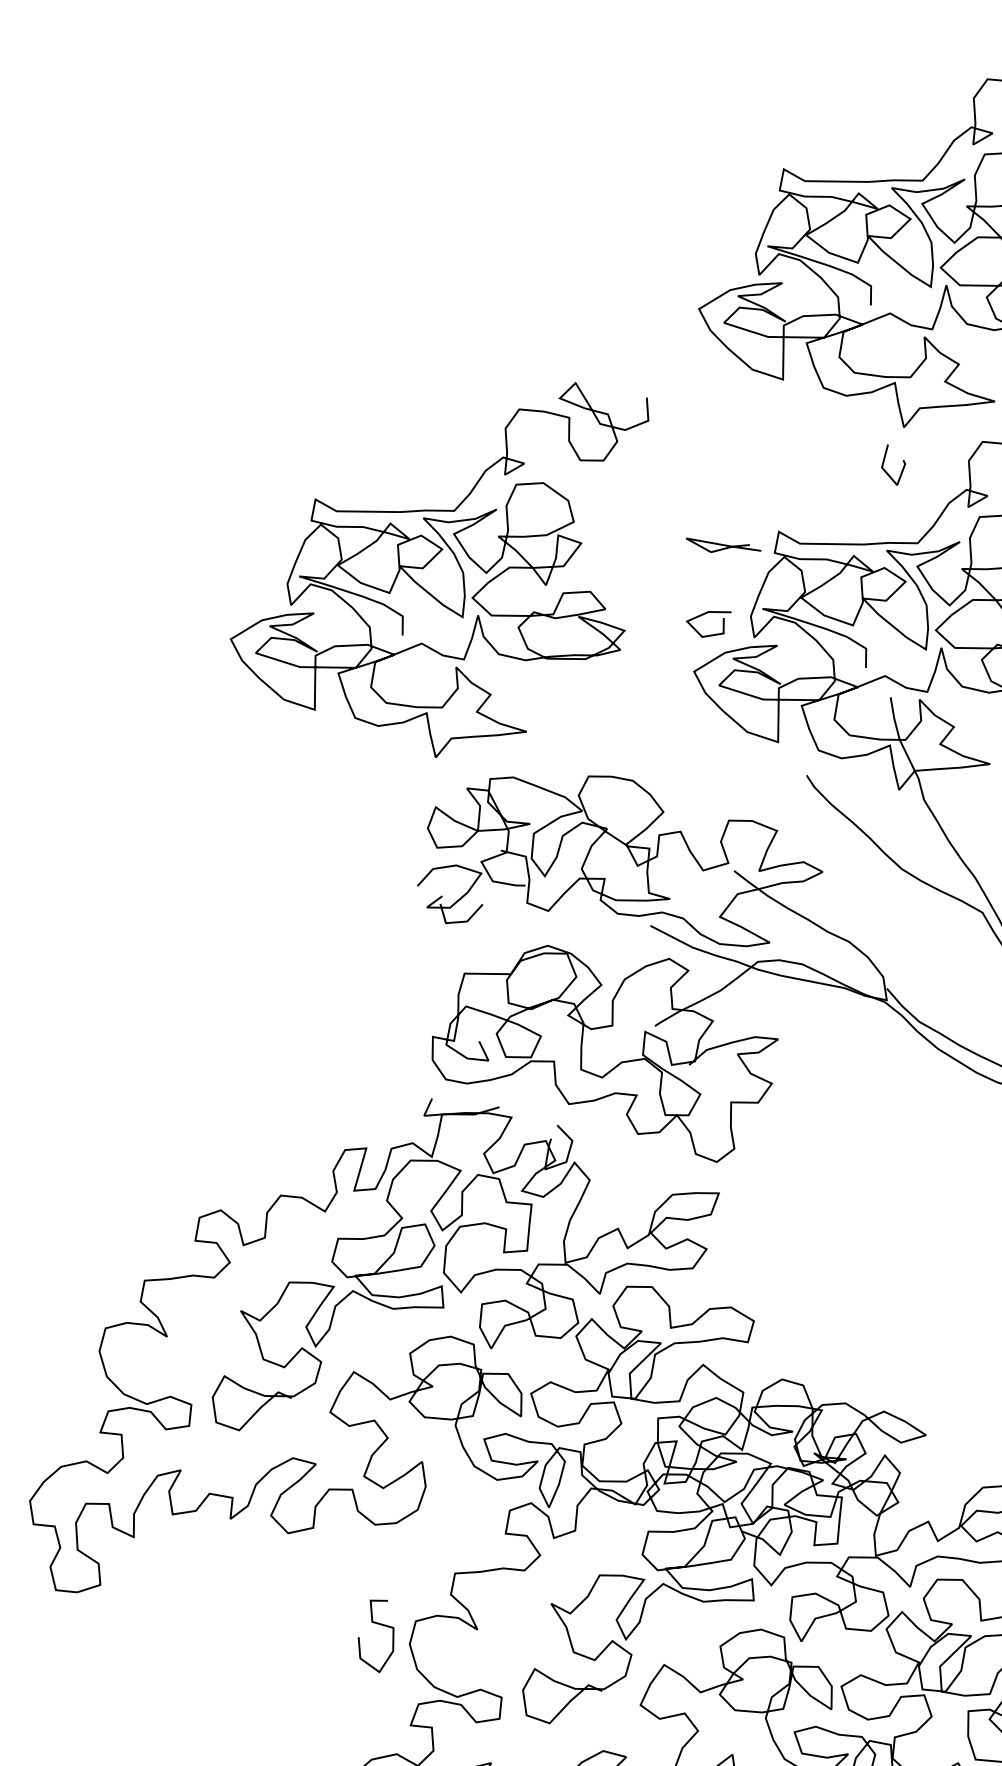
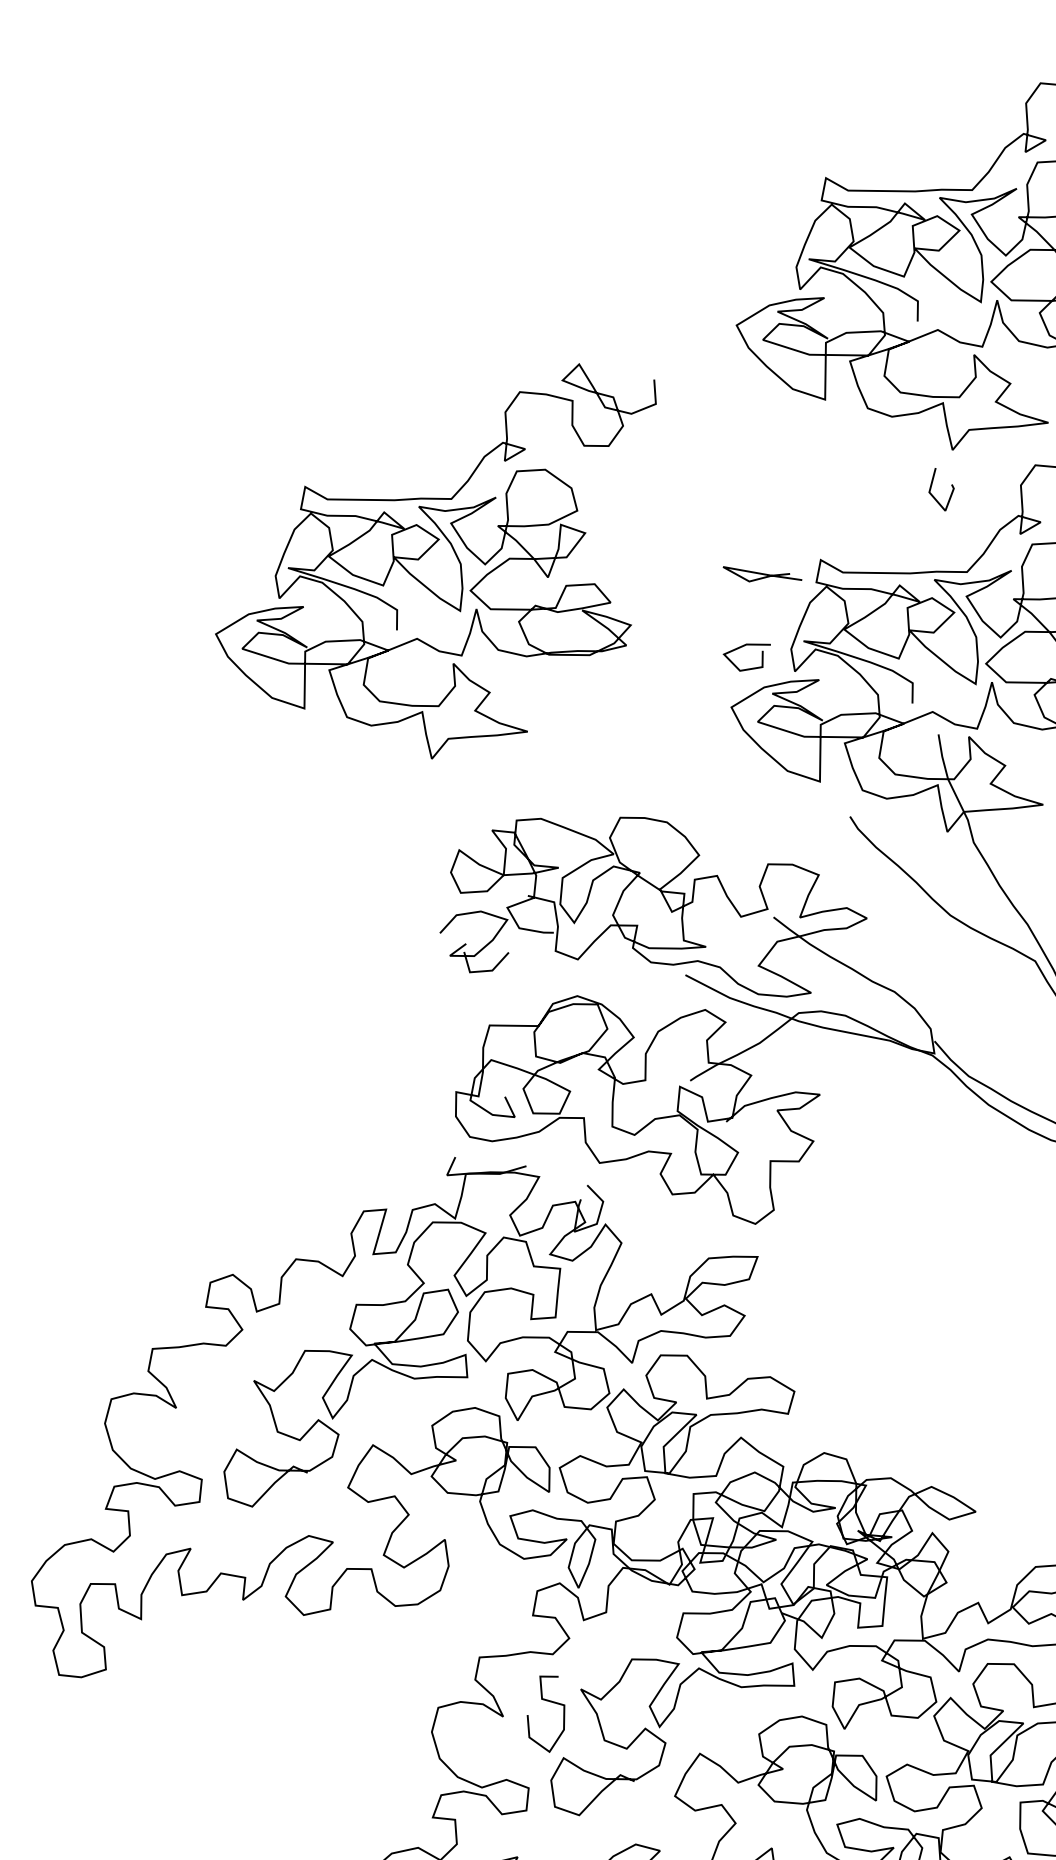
part: (431, 561) -> (427, 552), moved
part: (380, 1625) -> (550, 1702), moved

